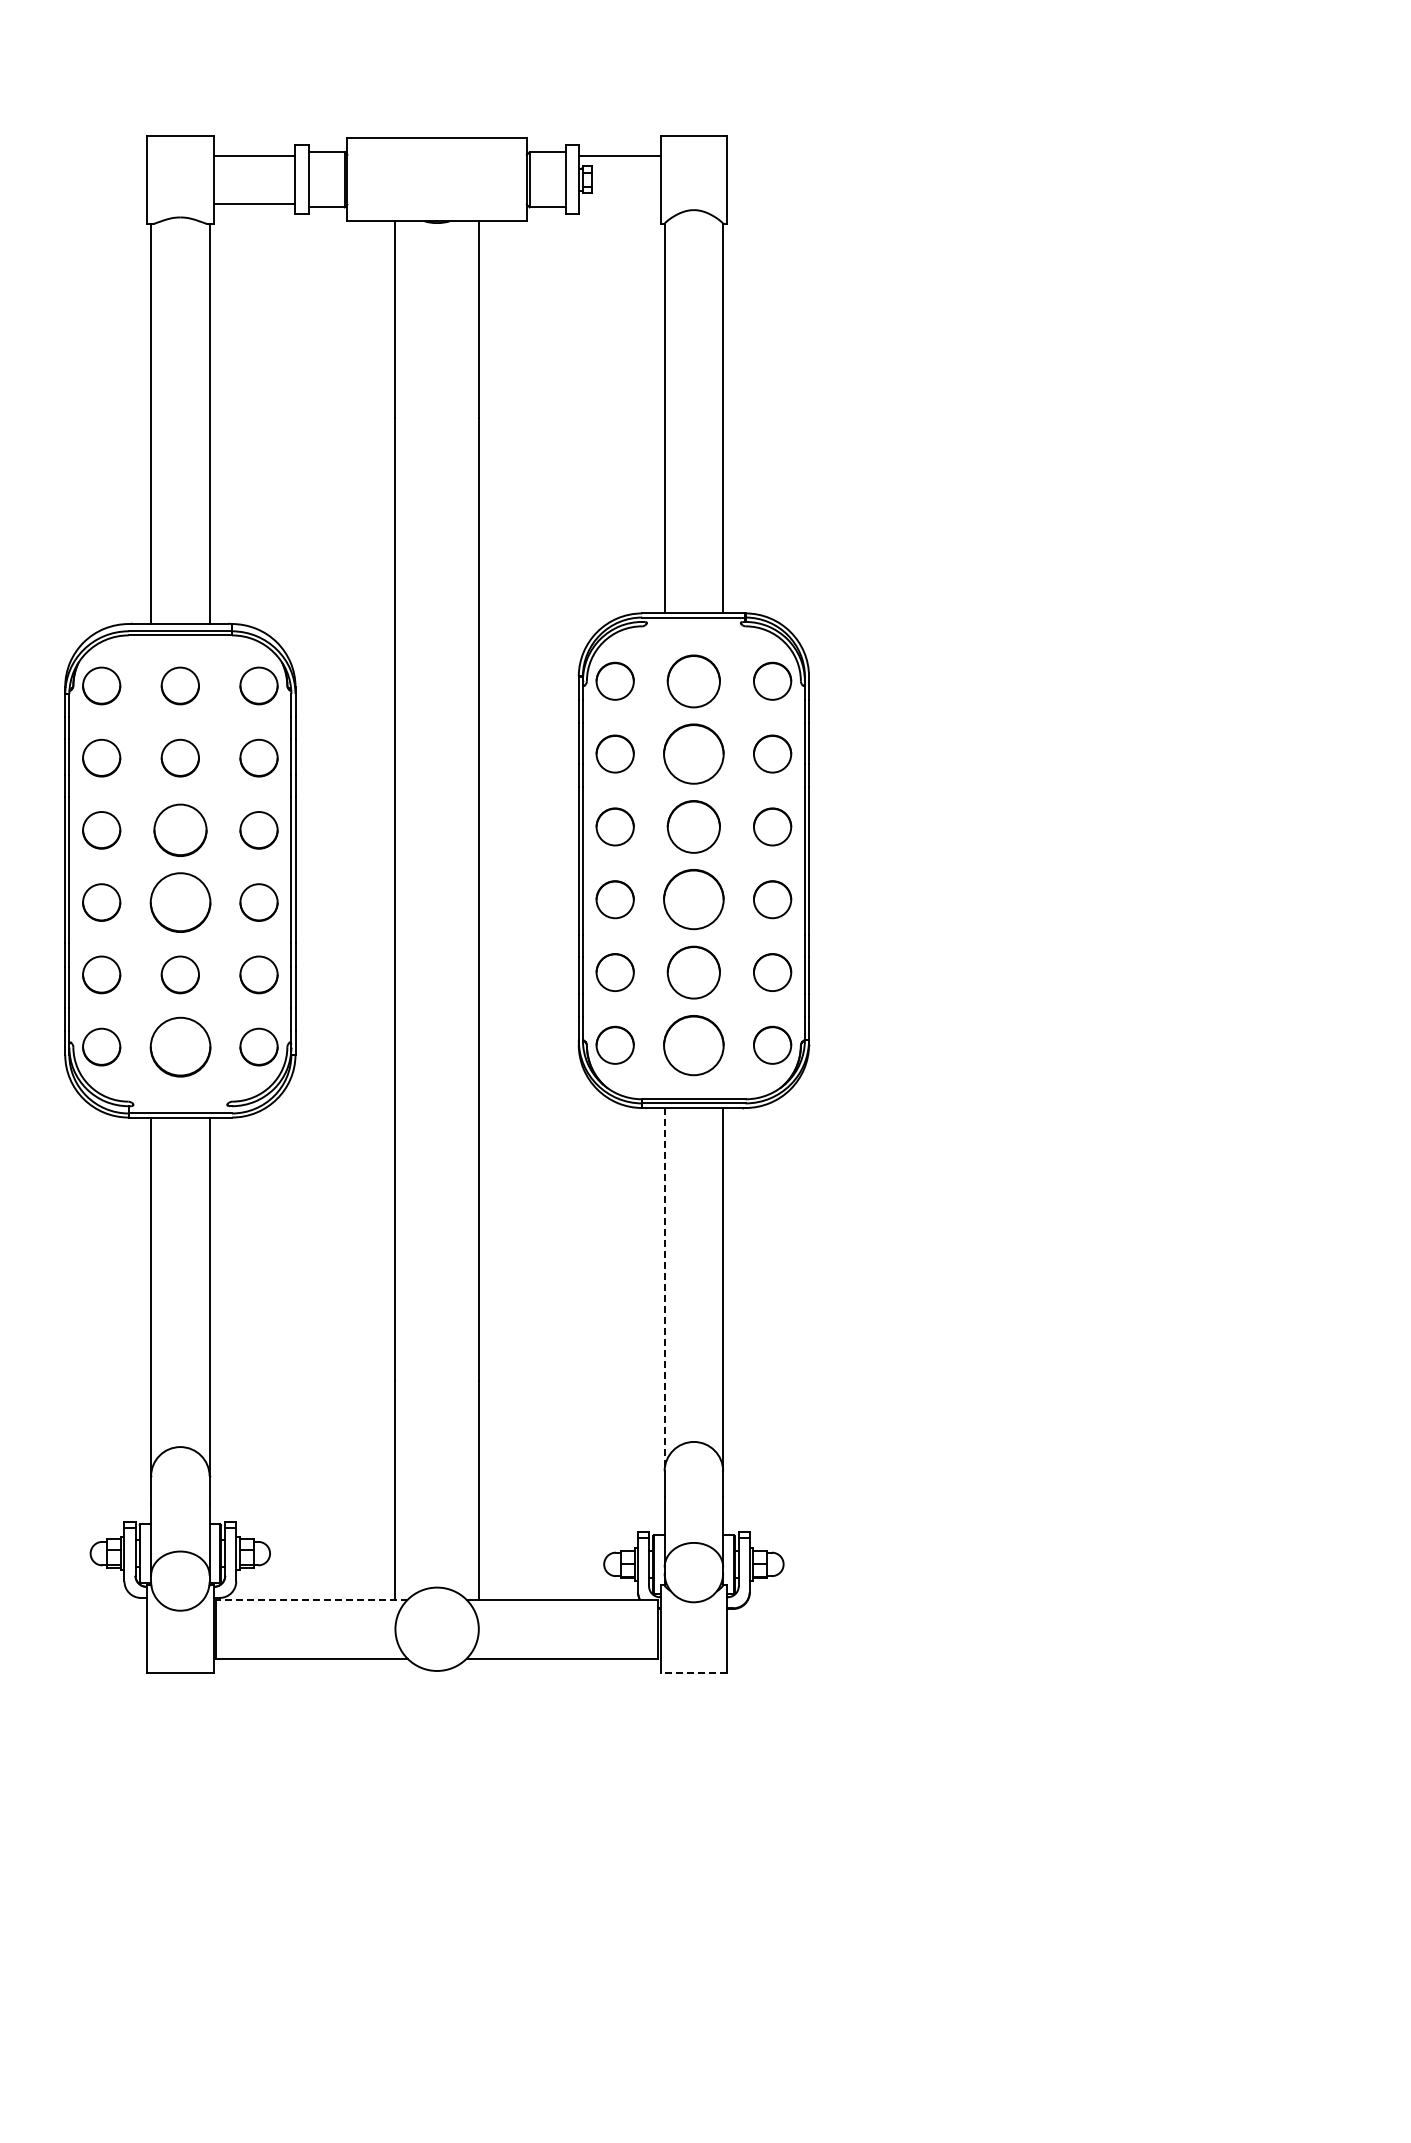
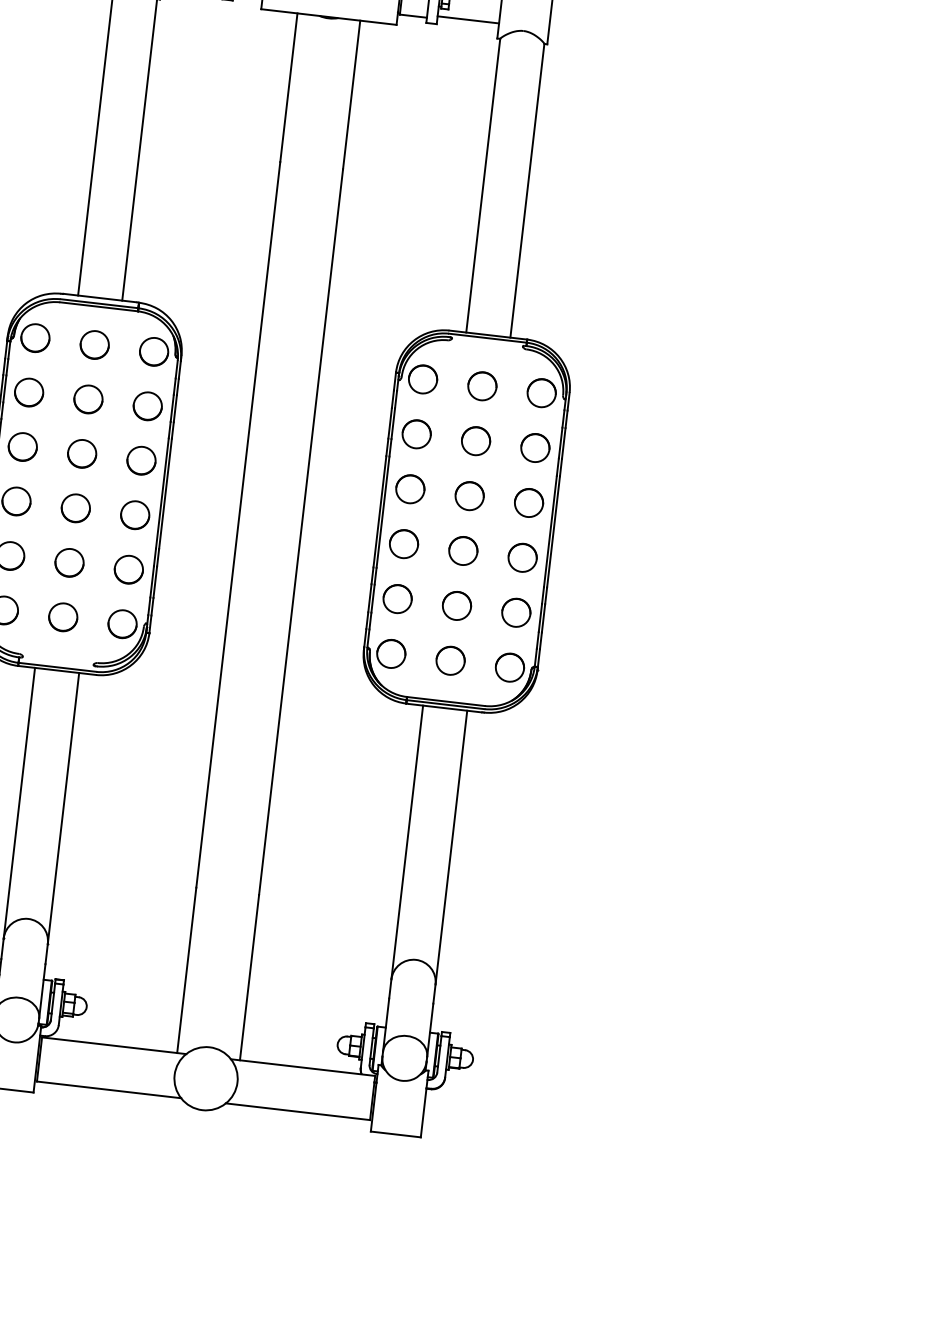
line: (619, 203) -> (467, 19), added
part: (693, 680) -> (482, 385), size x0.71
part: (693, 753) -> (475, 440), size x0.62
part: (693, 826) -> (469, 495), size x0.71
part: (179, 830) -> (81, 453), size x0.71
part: (693, 899) -> (463, 550), size x0.62
part: (179, 902) -> (75, 508), size x0.62
part: (693, 972) -> (456, 605), size x0.71
part: (693, 1044) -> (450, 660), size x0.62
part: (179, 1046) -> (62, 616), size x0.62
line: (664, 1289) -> (407, 842), dashed -> solid
line: (311, 1600) -> (113, 1046), dashed -> solid
line: (693, 1673) -> (395, 1134), dashed -> solid

